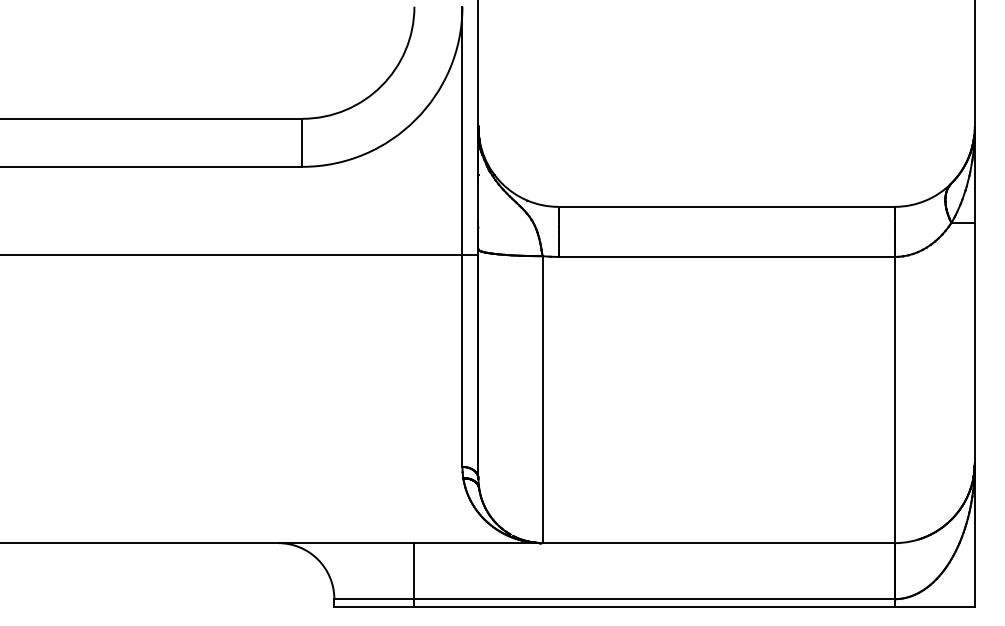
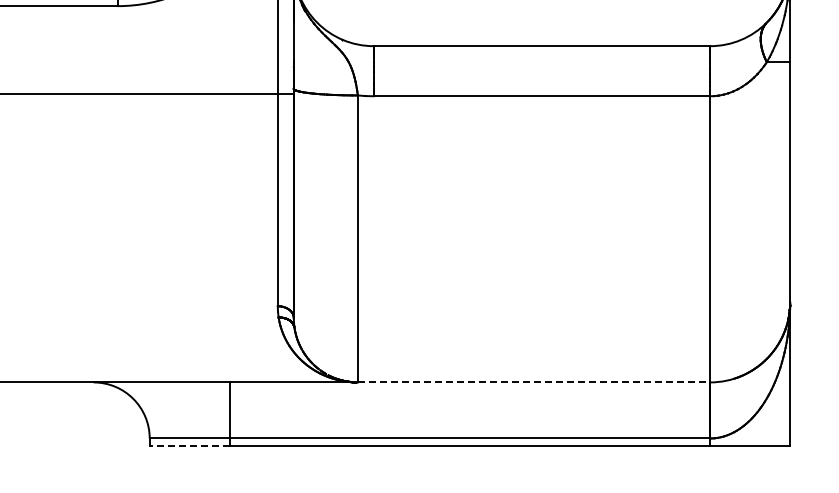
line: (719, 543) -> (534, 382), solid -> dashed
line: (373, 607) -> (188, 446), solid -> dashed

